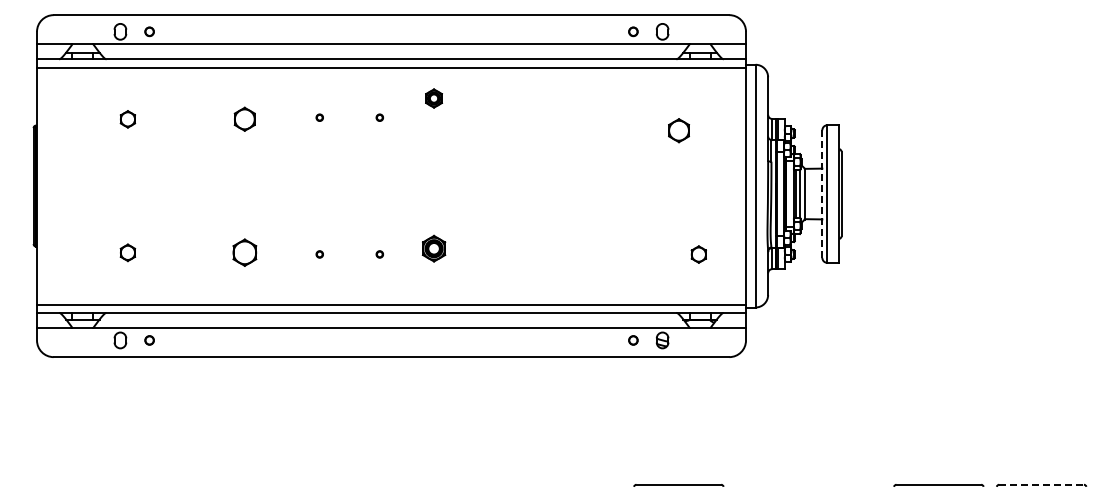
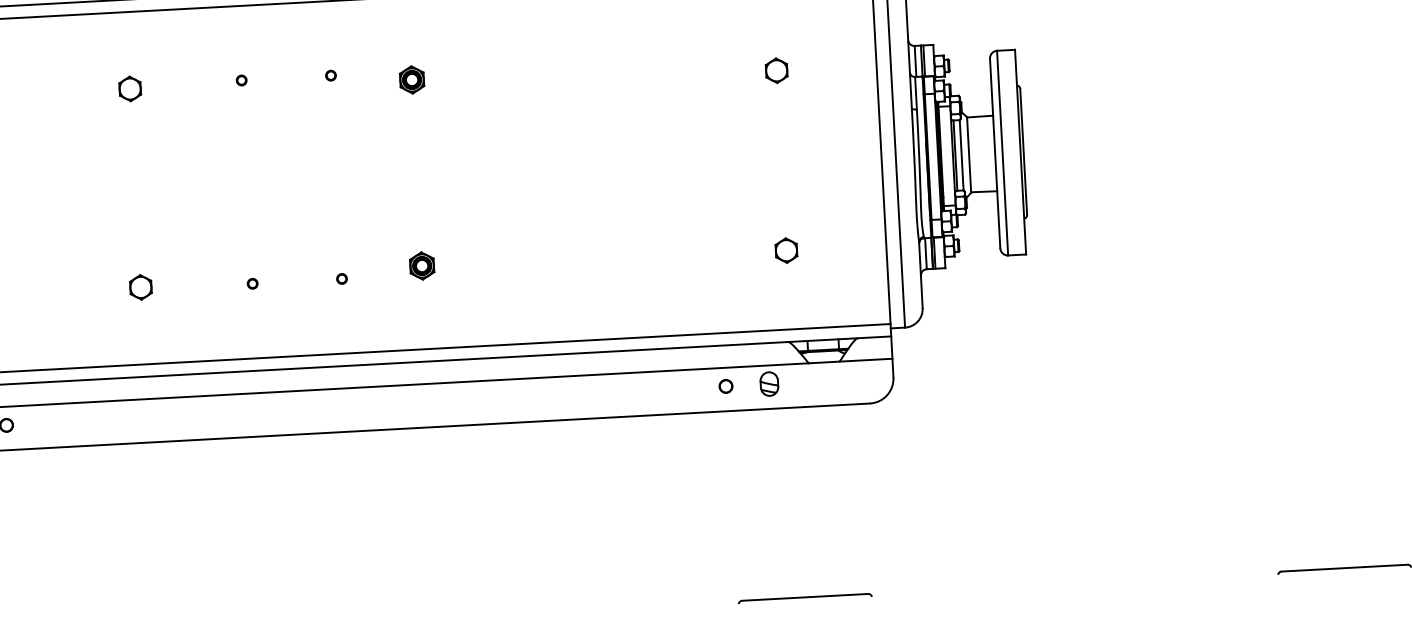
part: (433, 98) -> (411, 79), moved
part: (244, 119) -> (129, 89), size x0.71
part: (678, 130) -> (776, 70), size x0.71
line: (822, 194) -> (995, 154), dashed -> solid
part: (433, 248) -> (421, 265), size x0.71
part: (244, 252) -> (140, 286), size x0.62
part: (698, 254) -> (785, 250), moved
line: (1042, 484) -> (1345, 567), dashed -> solid
line: (938, 485) -> (1191, 577), removed

